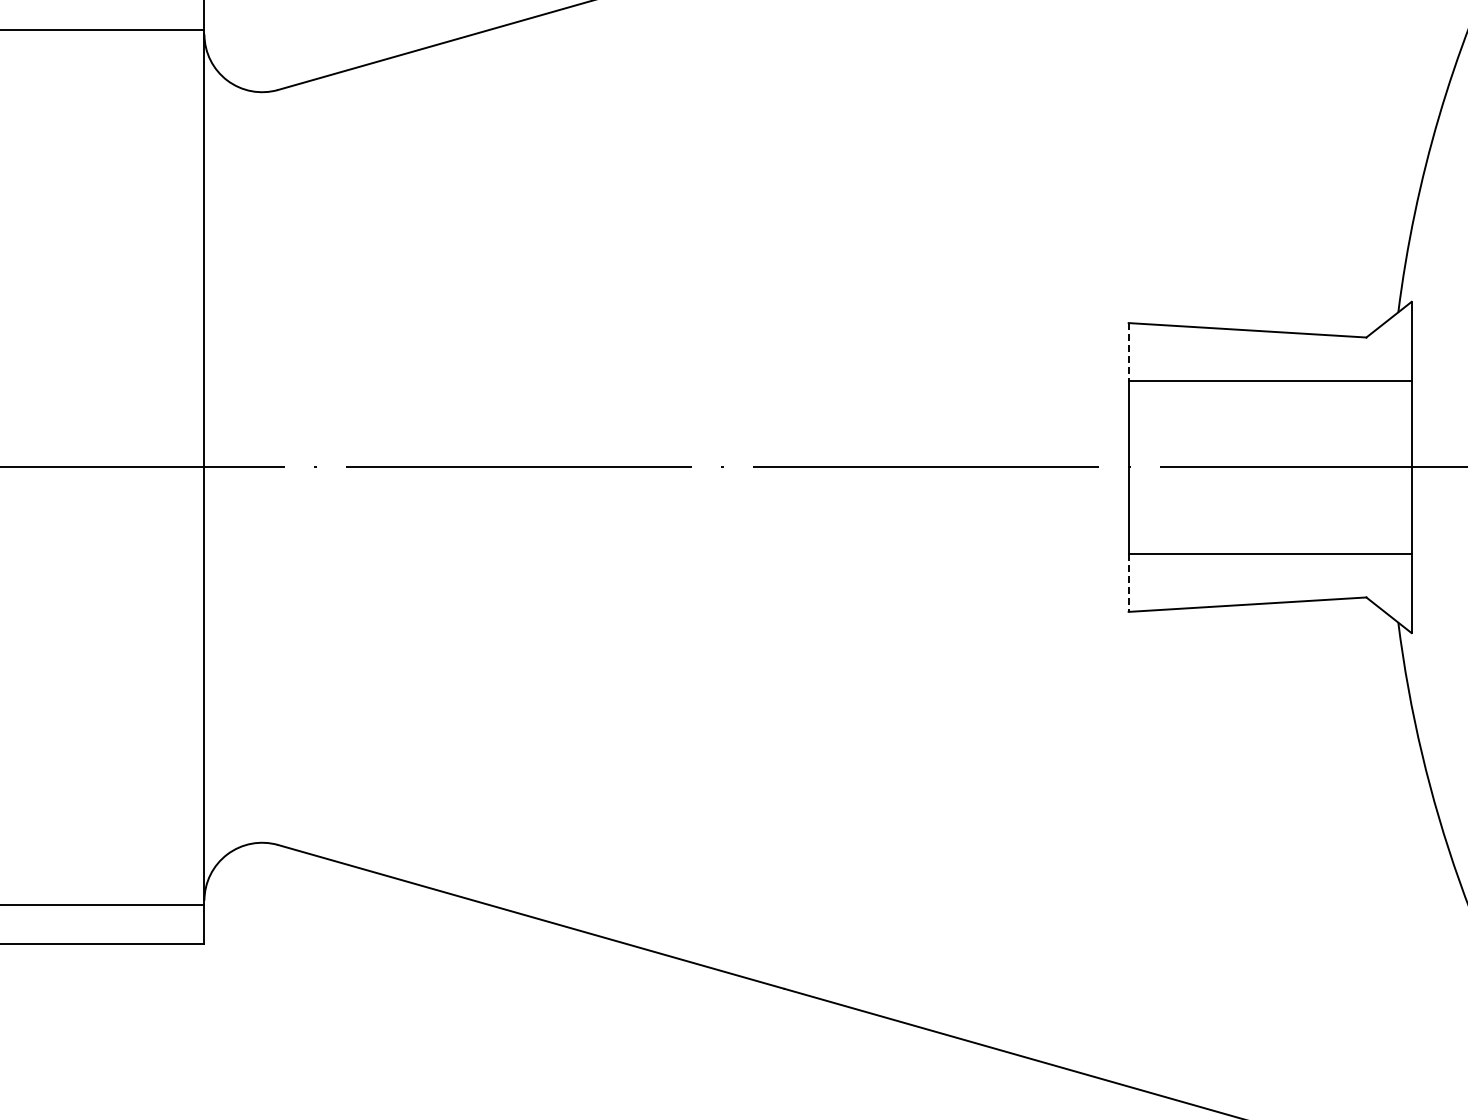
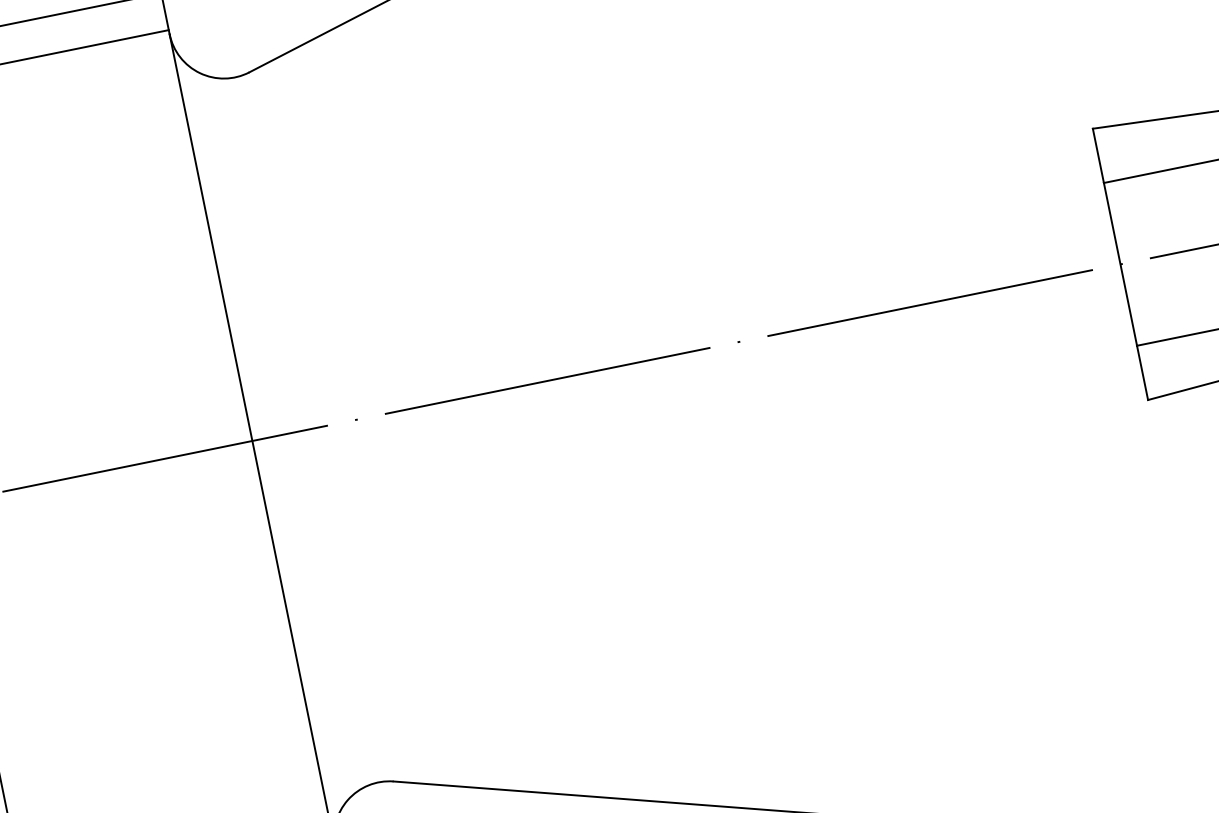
line: (1128, 351) -> (1098, 155), dashed -> solid
line: (1128, 583) -> (1142, 373), dashed -> solid

